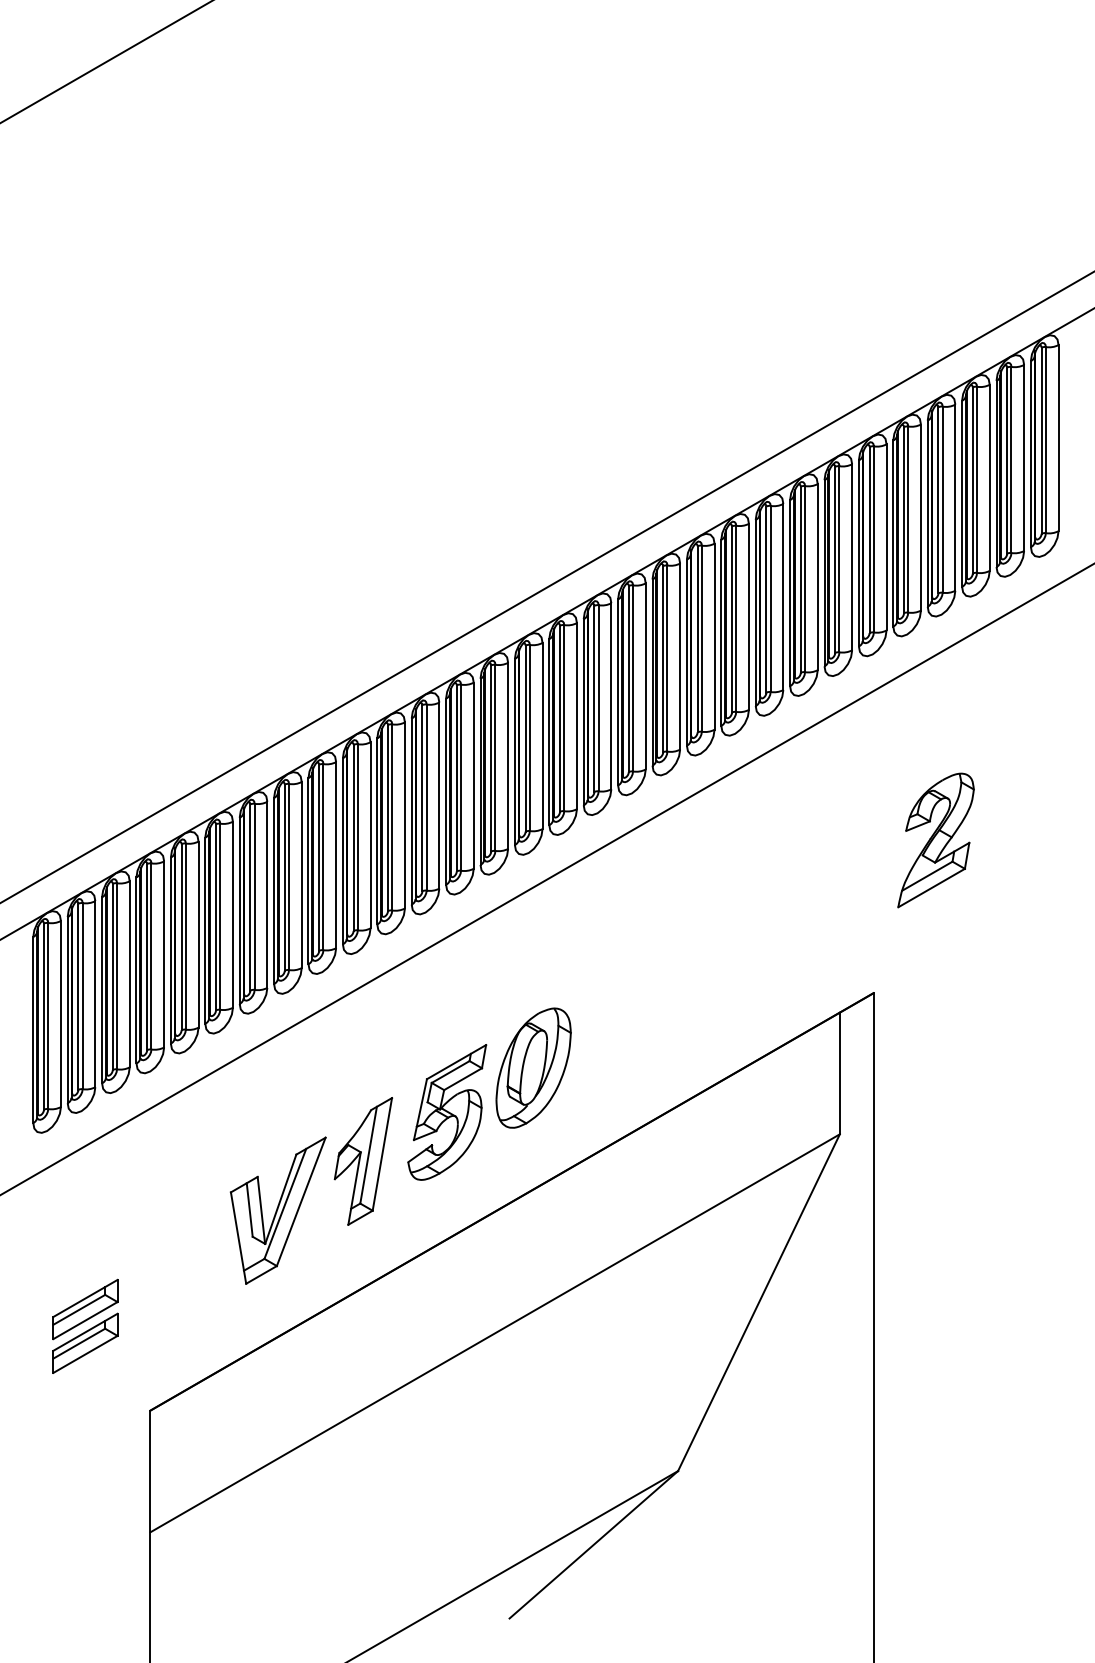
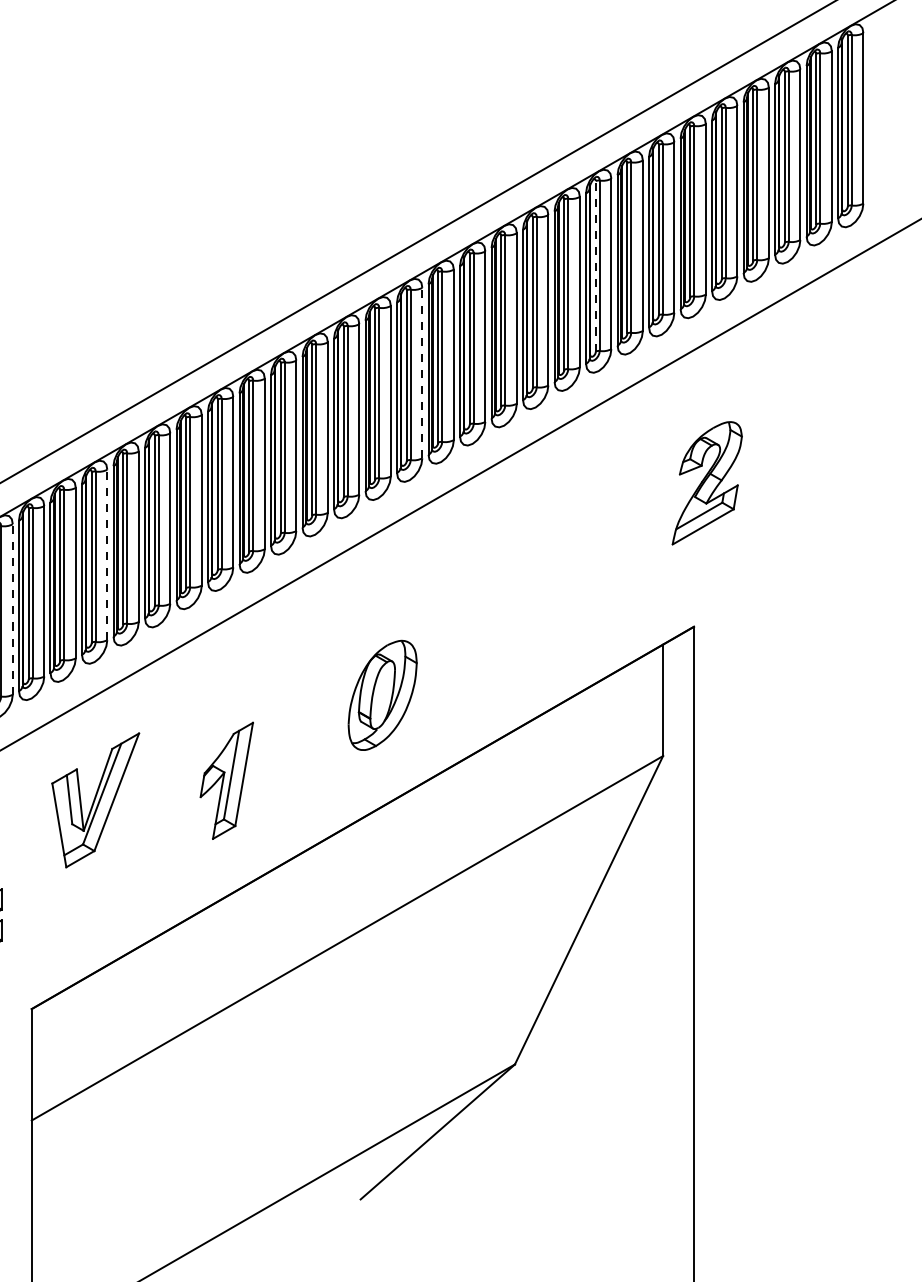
line: (766, 599) -> (595, 266), solid -> dashed
line: (576, 715) -> (421, 372), solid -> dashed
part: (935, 840) -> (706, 483), moved
line: (232, 914) -> (106, 554), solid -> dashed
line: (129, 973) -> (12, 608), solid -> dashed
part: (447, 1112) -> (303, 736), removed
part: (277, 1210) -> (95, 800), moved

